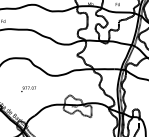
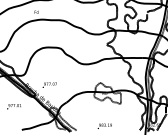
text: (28, 88) -> (49, 84), moved

